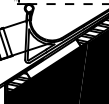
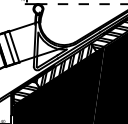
hatch: (54, 58) -> (66, 65), added

